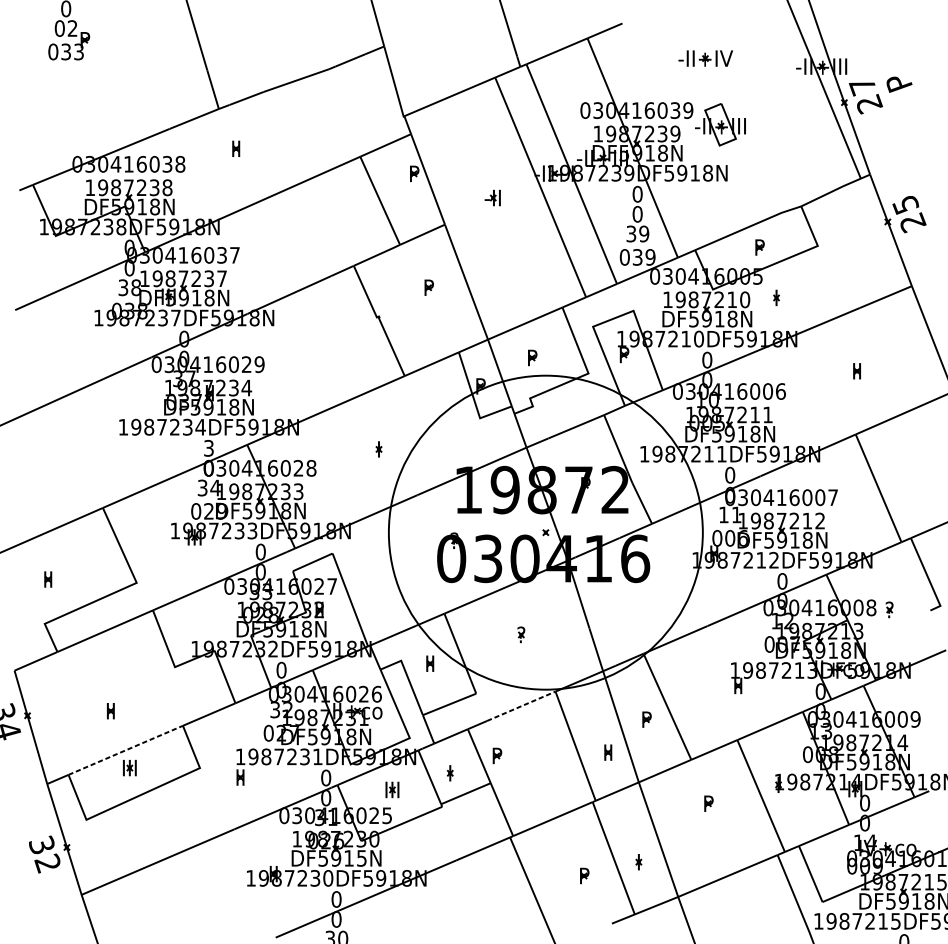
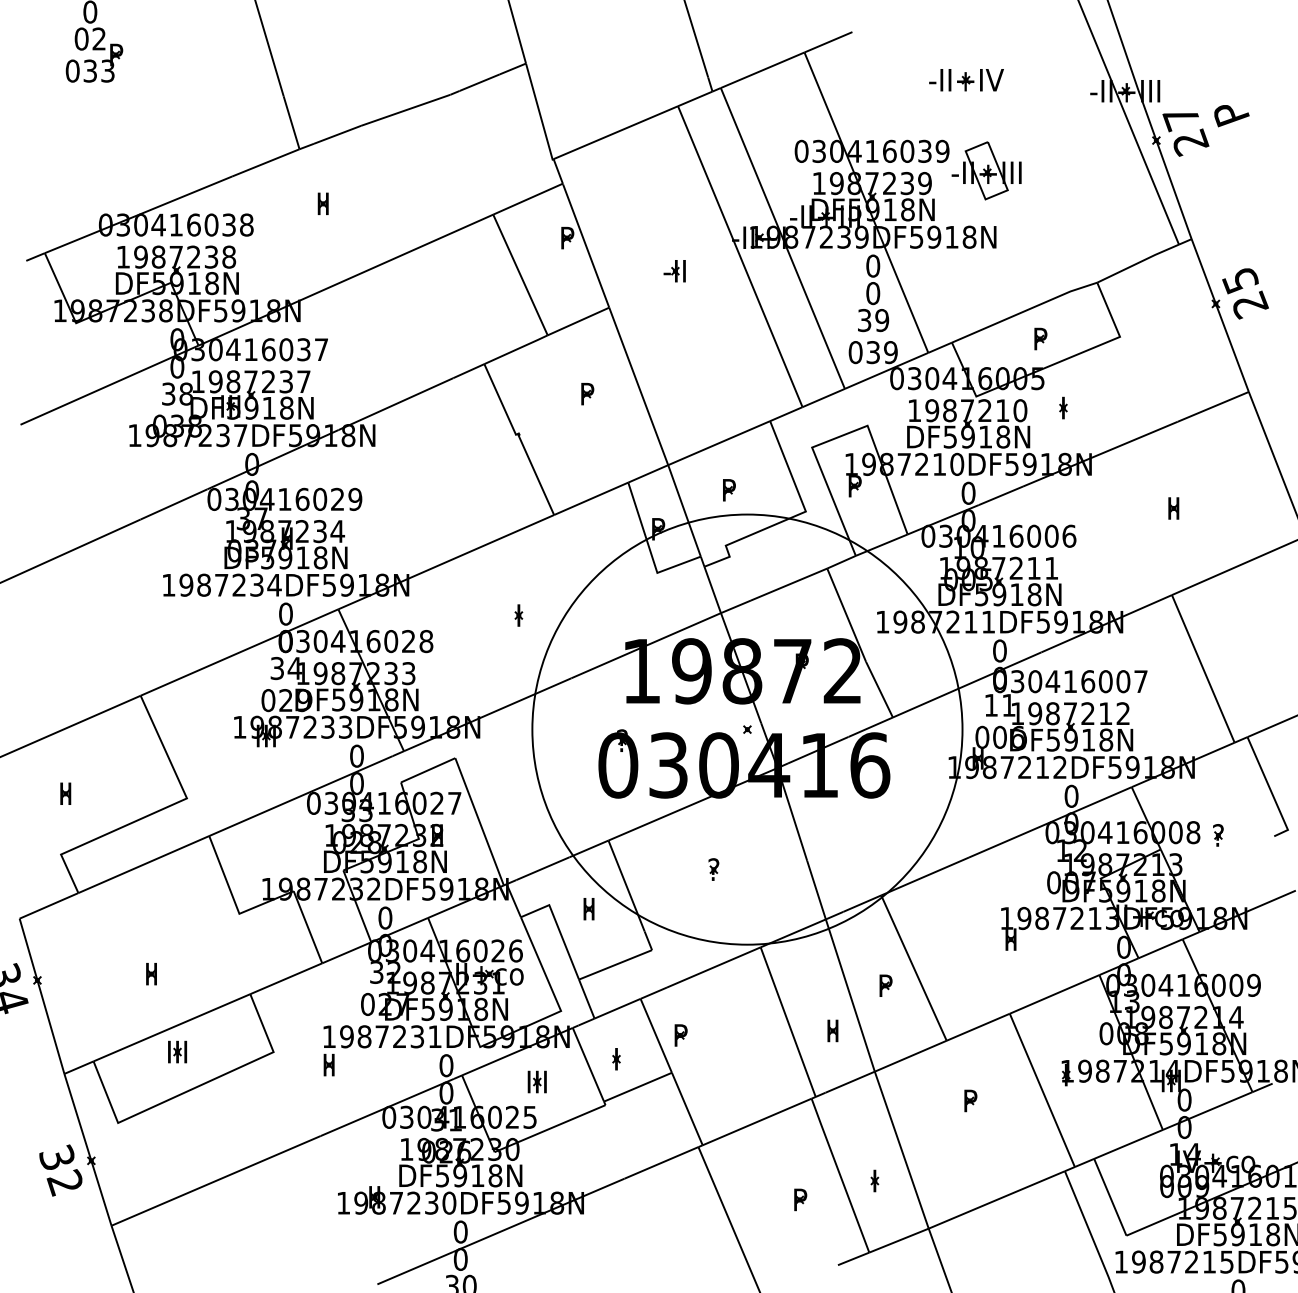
text: (208, 447) -> (285, 613), 3 -> 0
line: (521, 706) -> (713, 967), dashed -> solid
line: (126, 750) -> (172, 1027), dashed -> solid
text: (361, 858) -> (495, 1175), DF5915N -> DF5918N

